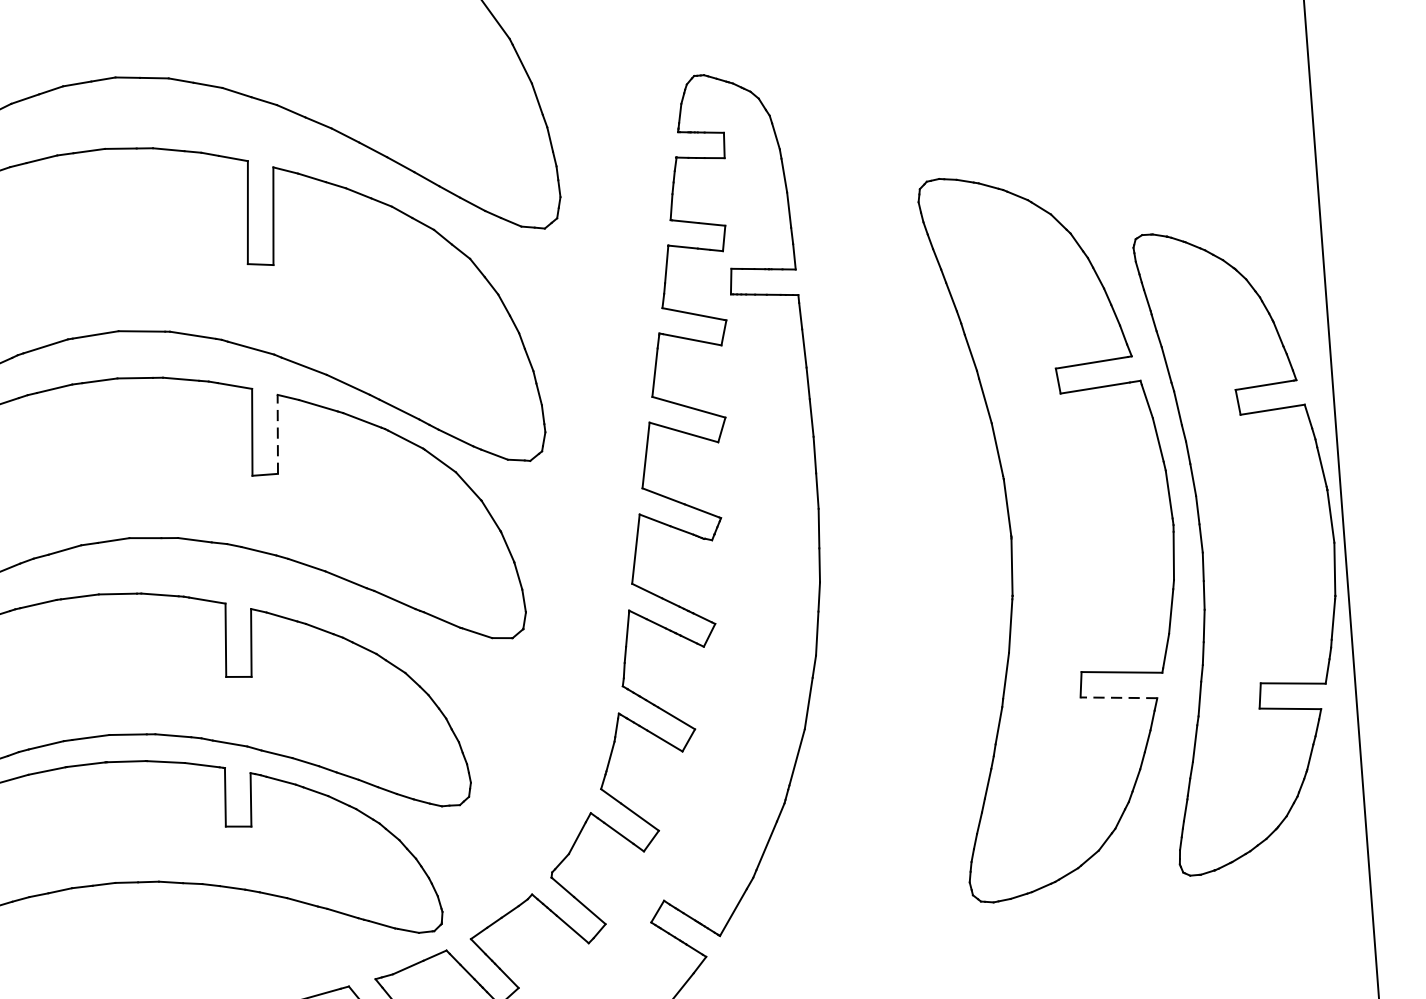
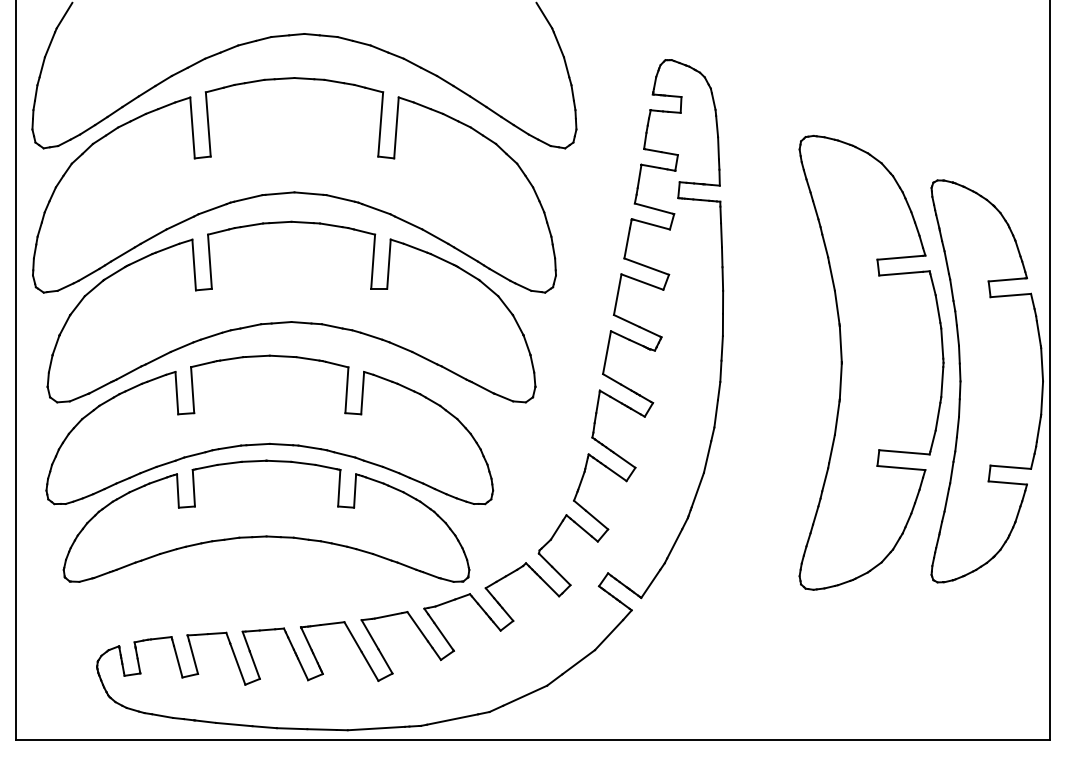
line: (277, 434) -> (388, 264), dashed -> solid
line: (1117, 698) -> (900, 468), dashed -> solid

